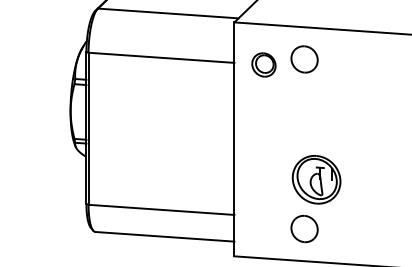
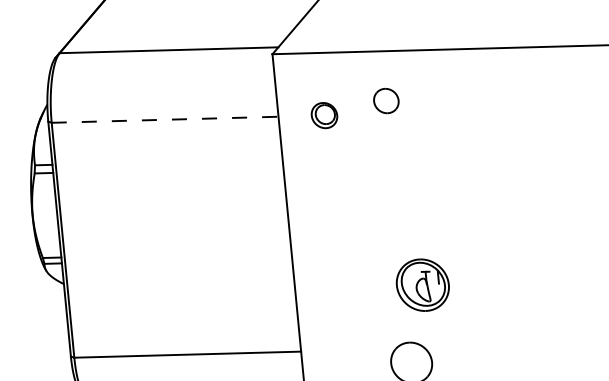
line: (161, 57) -> (165, 119), solid -> dashed
part: (304, 59) -> (386, 101), size x0.6
part: (263, 64) -> (323, 114), size x0.7
part: (316, 179) -> (422, 284), size x0.7

